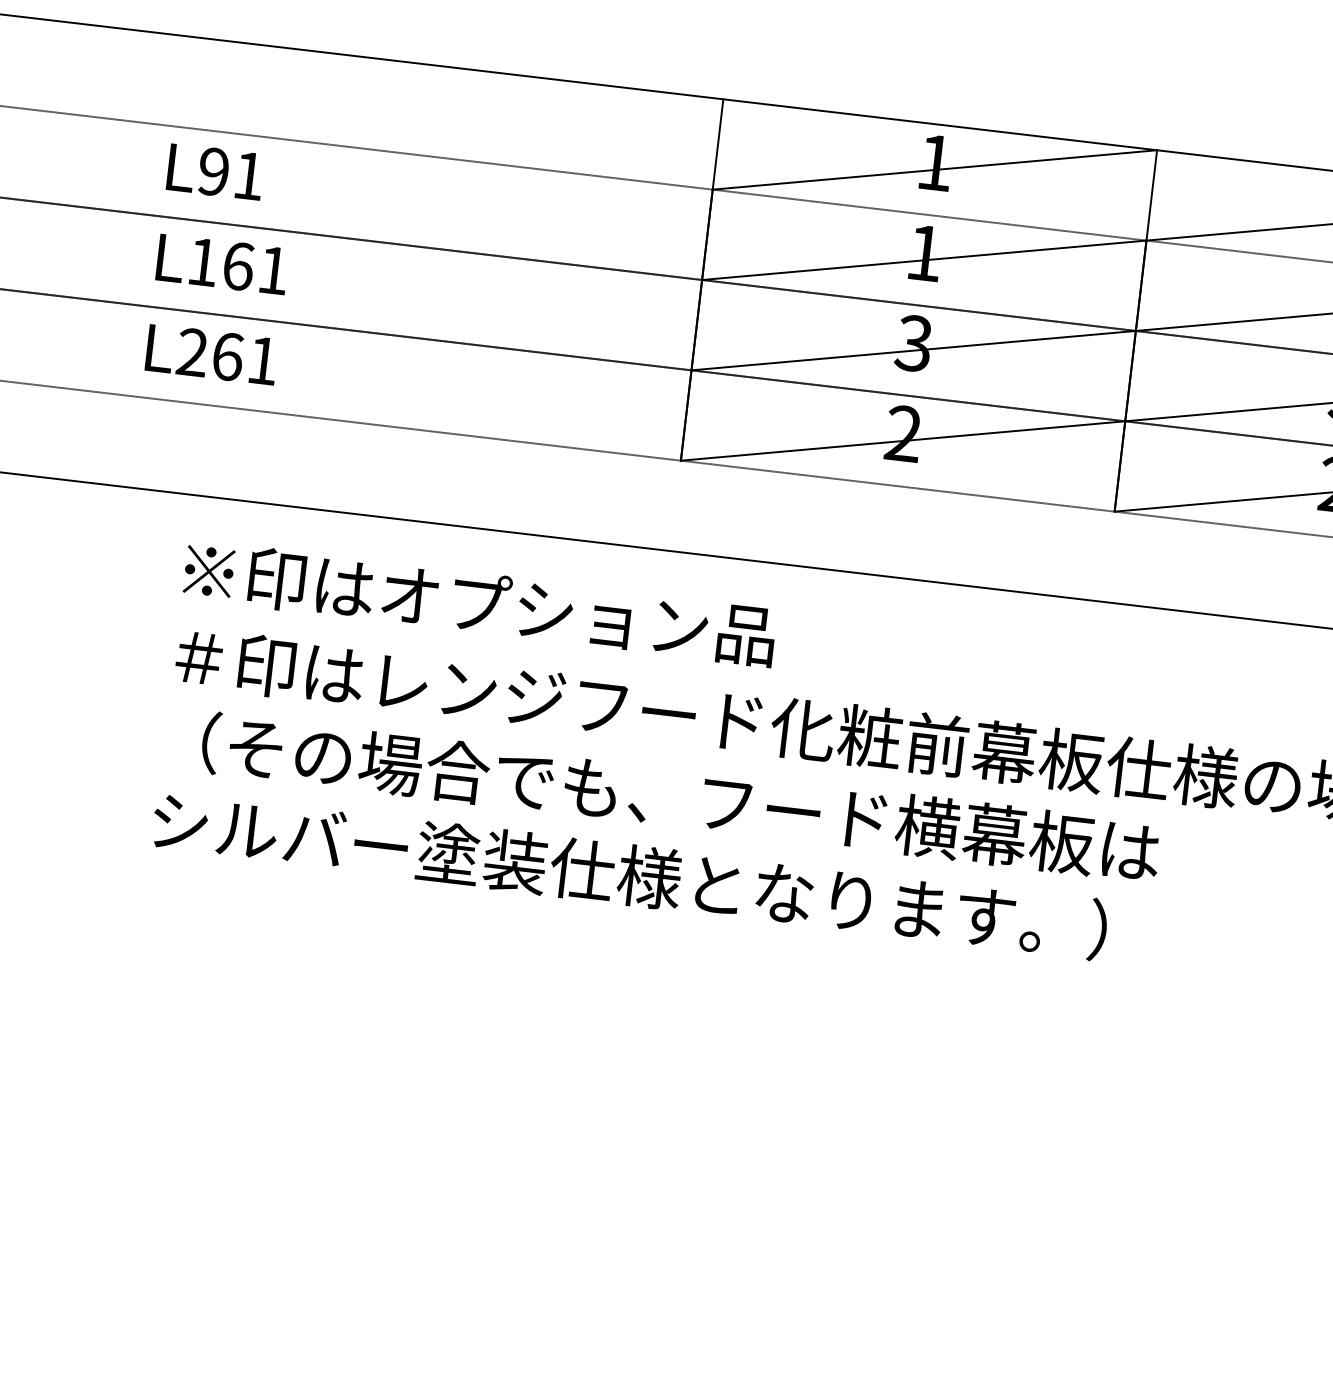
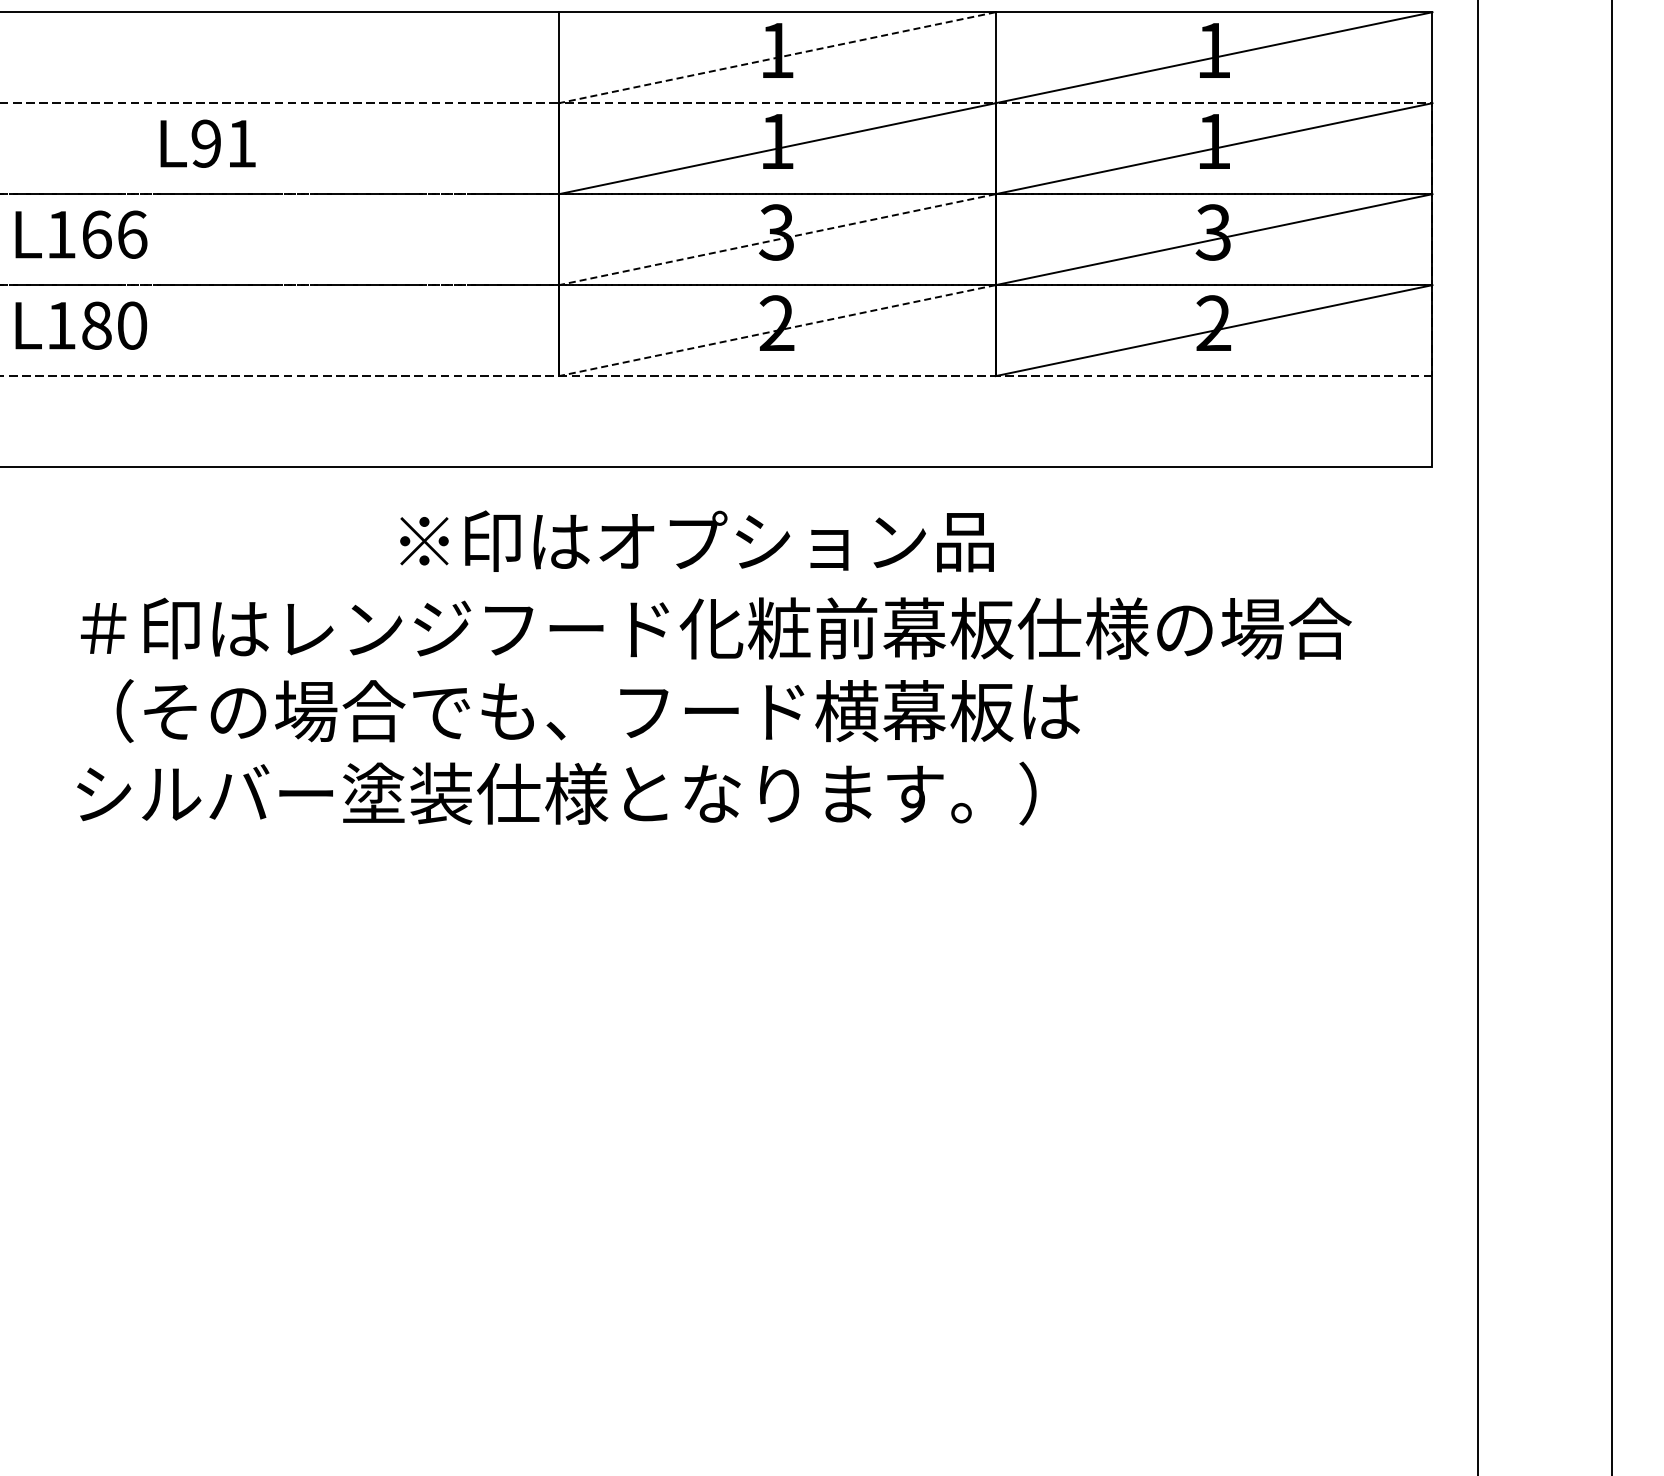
line: (934, 169) -> (776, 57), solid -> dashed
text: (214, 171) -> (207, 143), moved
text: (273, 270) -> (132, 234), L161 -> L166
line: (912, 350) -> (776, 239), solid -> dashed
text: (227, 356) -> (96, 325), L261 -> L180
line: (902, 440) -> (776, 330), solid -> dashed
text: (479, 603) -> (696, 541), moved

